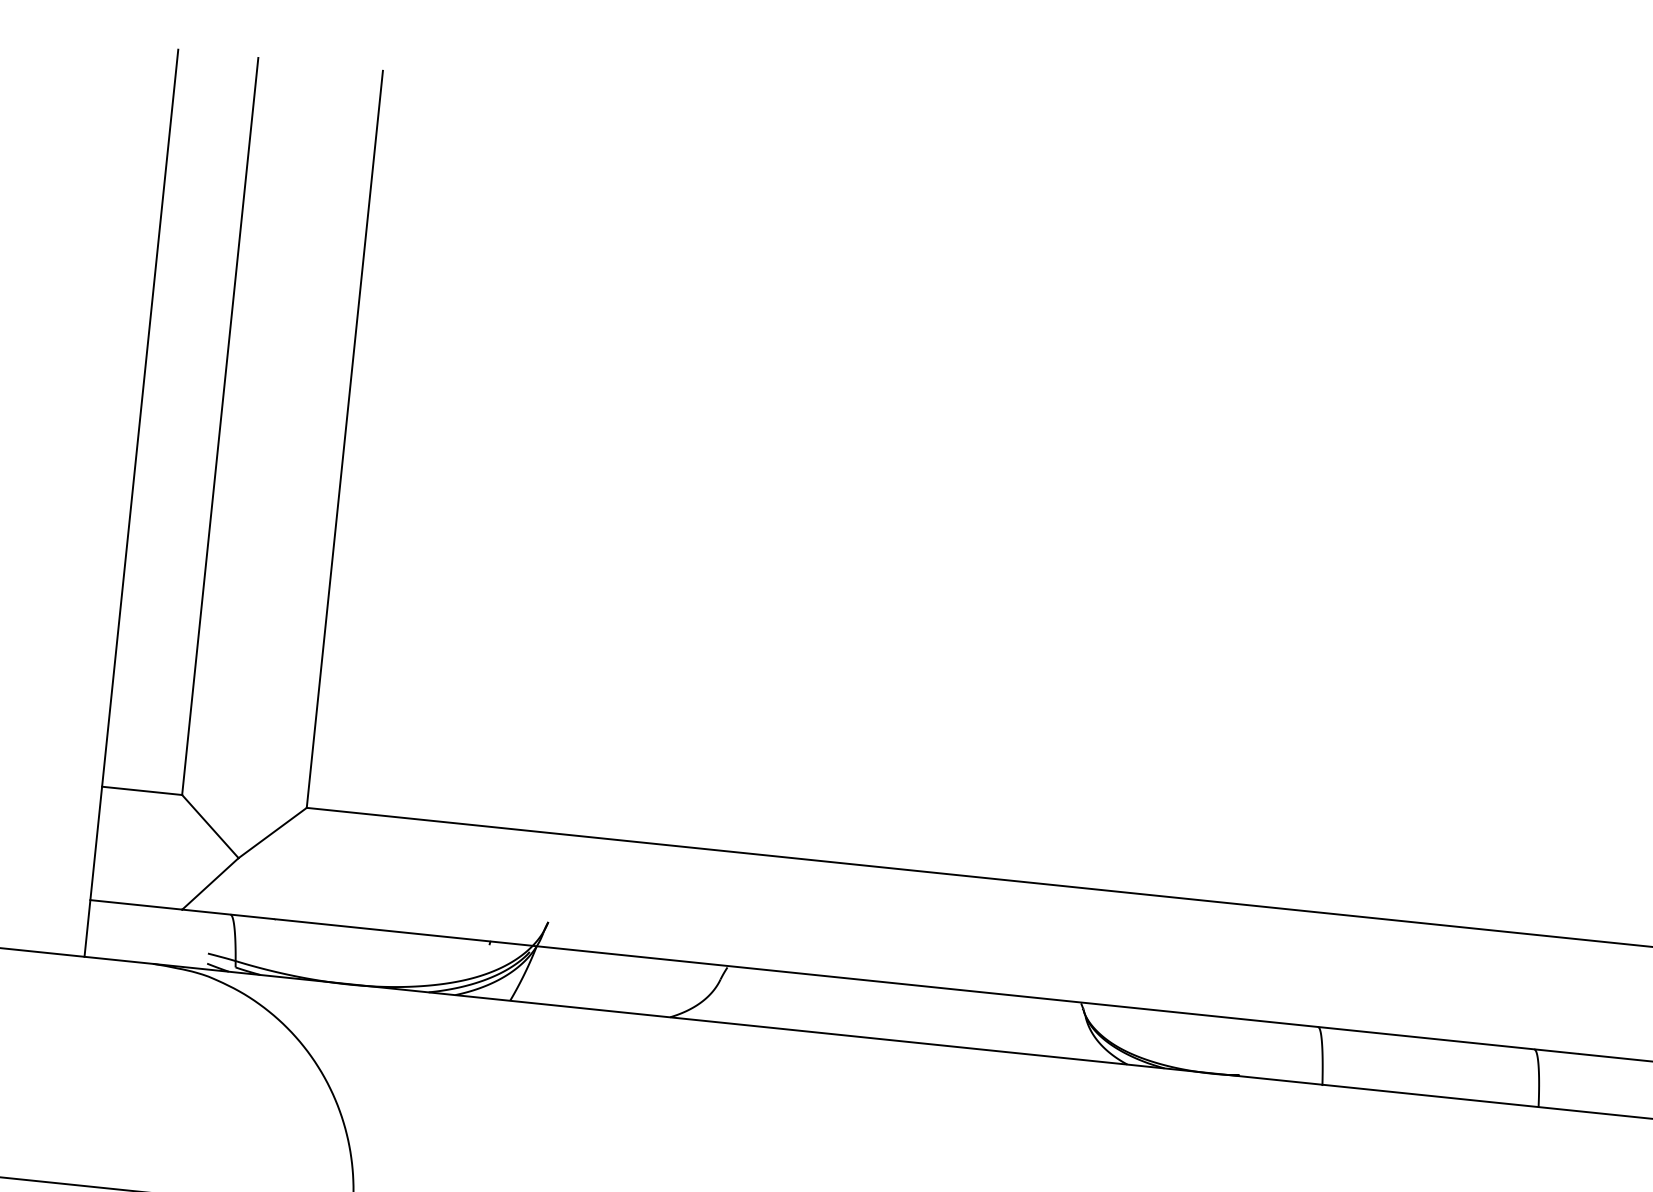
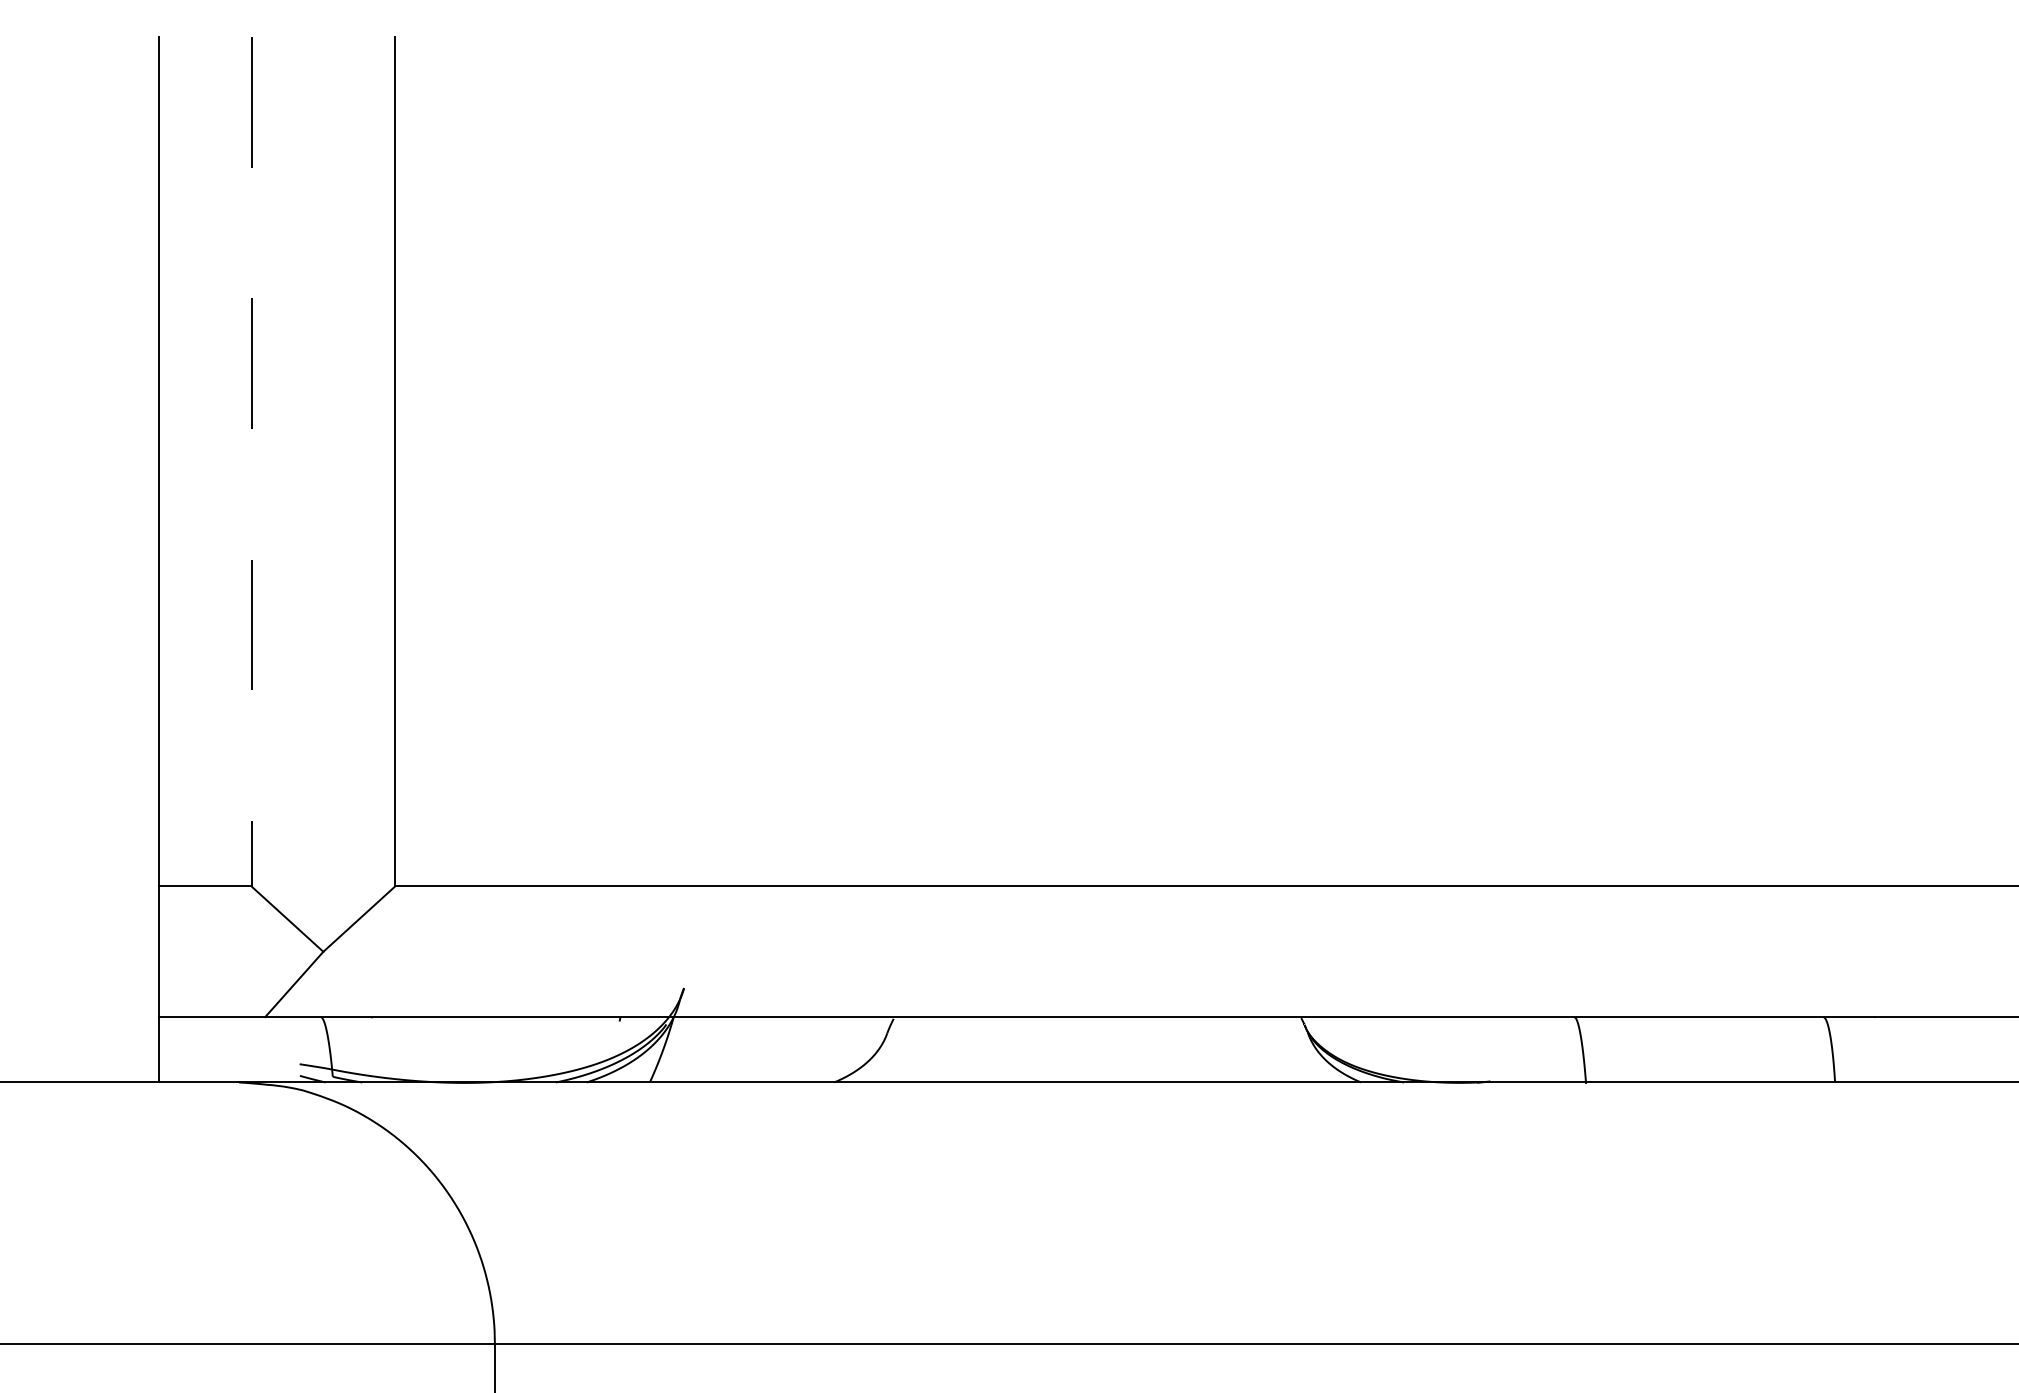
line: (220, 426) -> (251, 461), solid -> dashed

